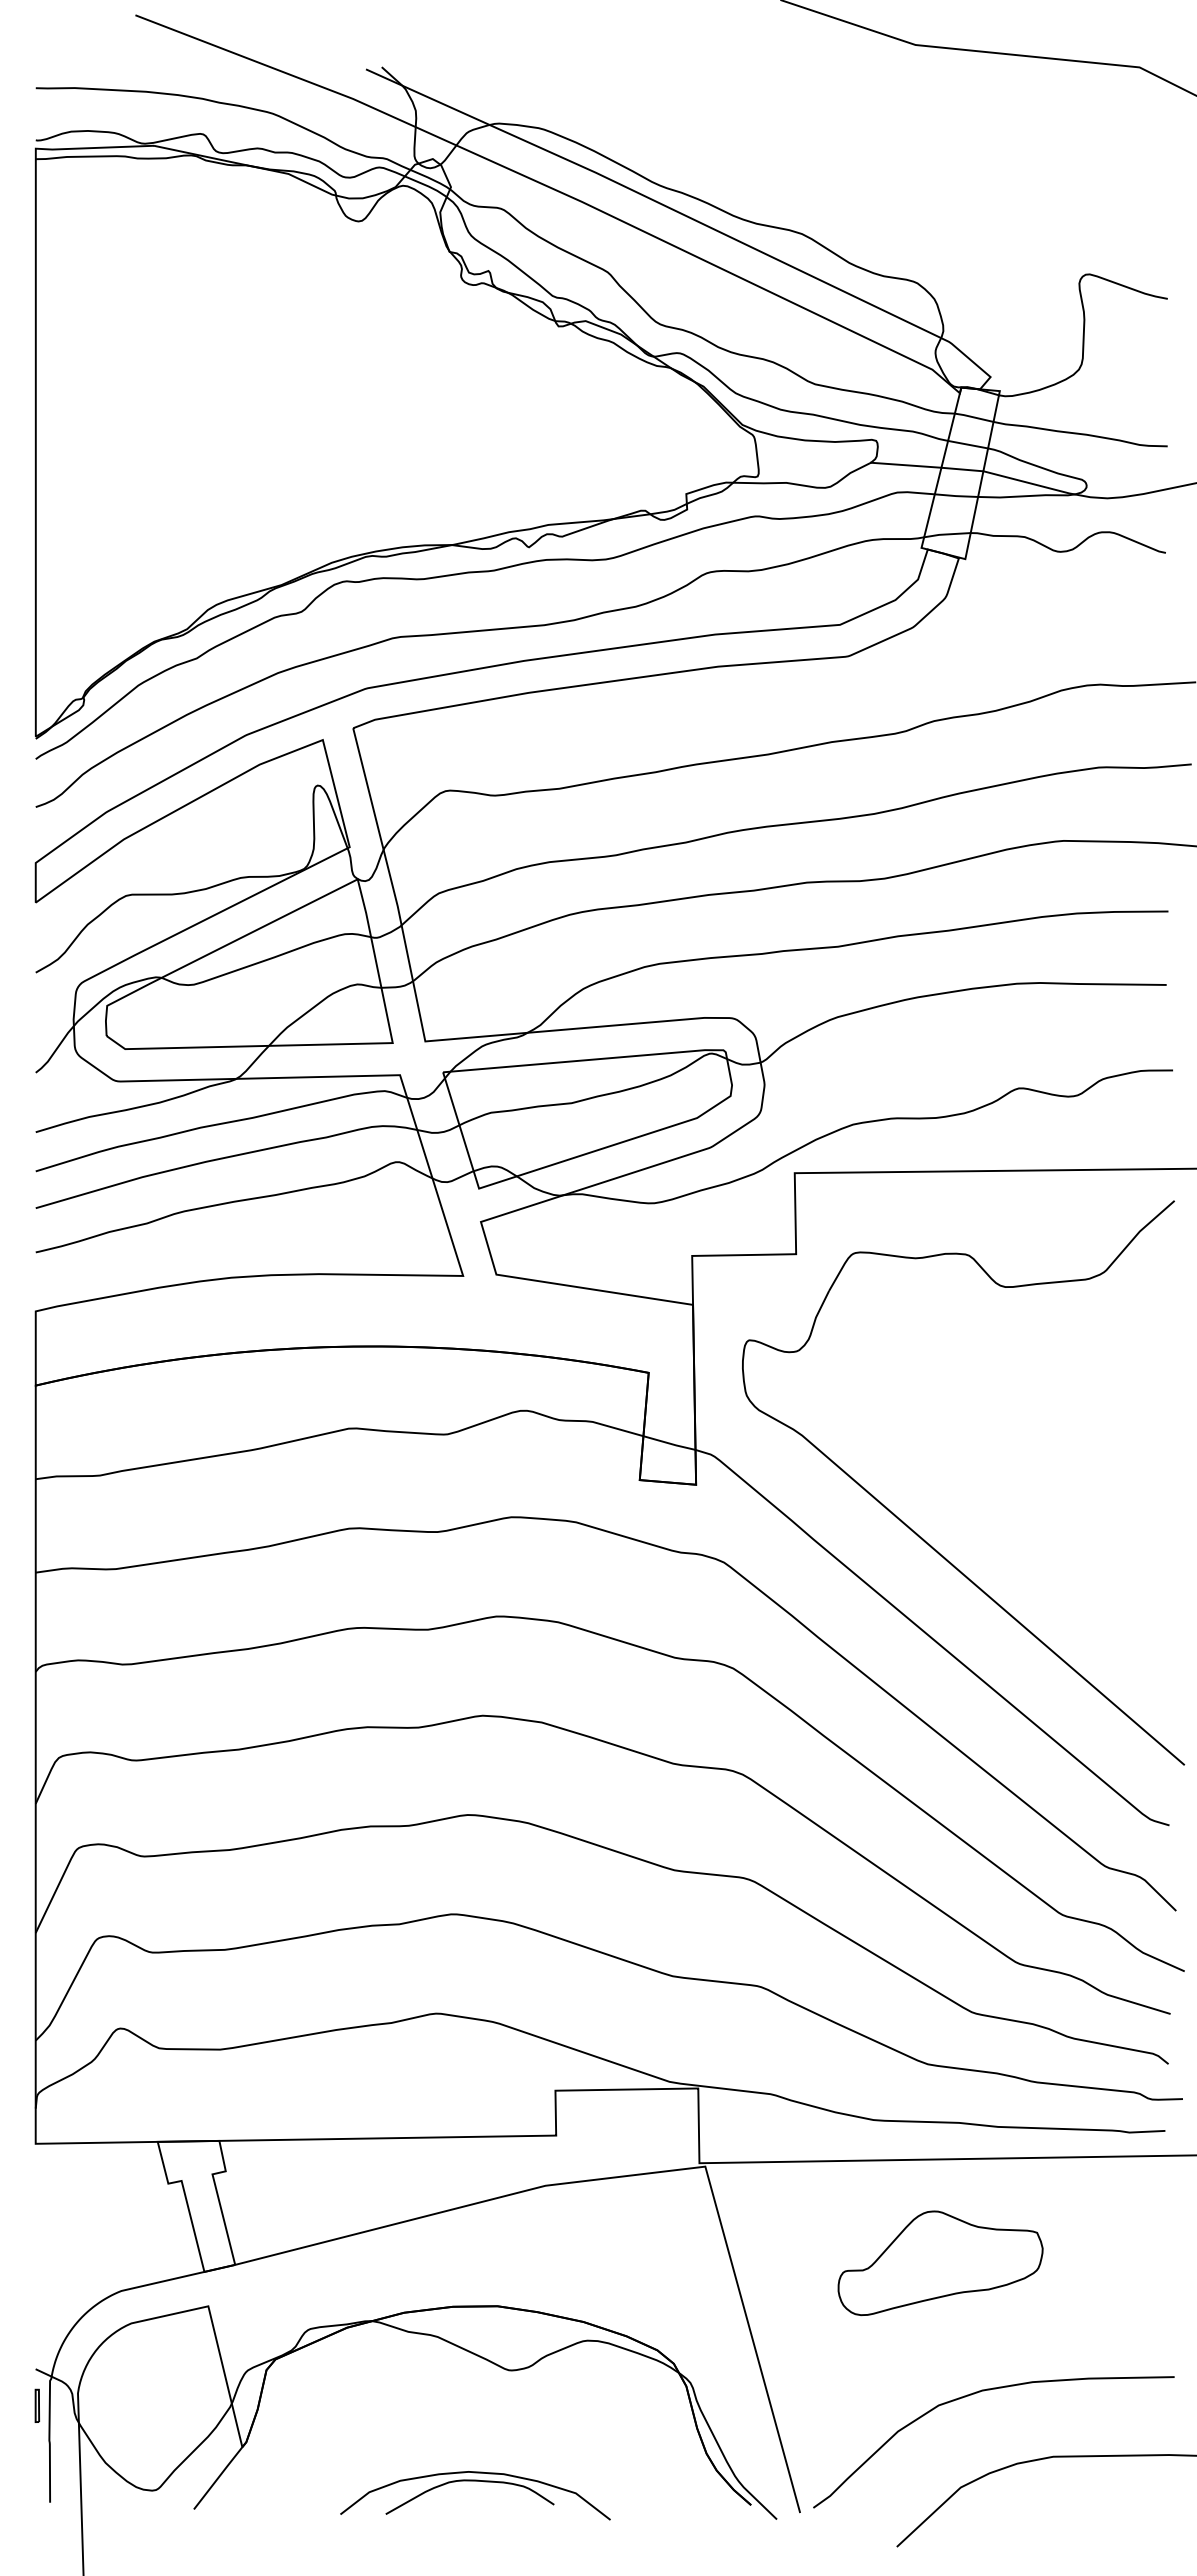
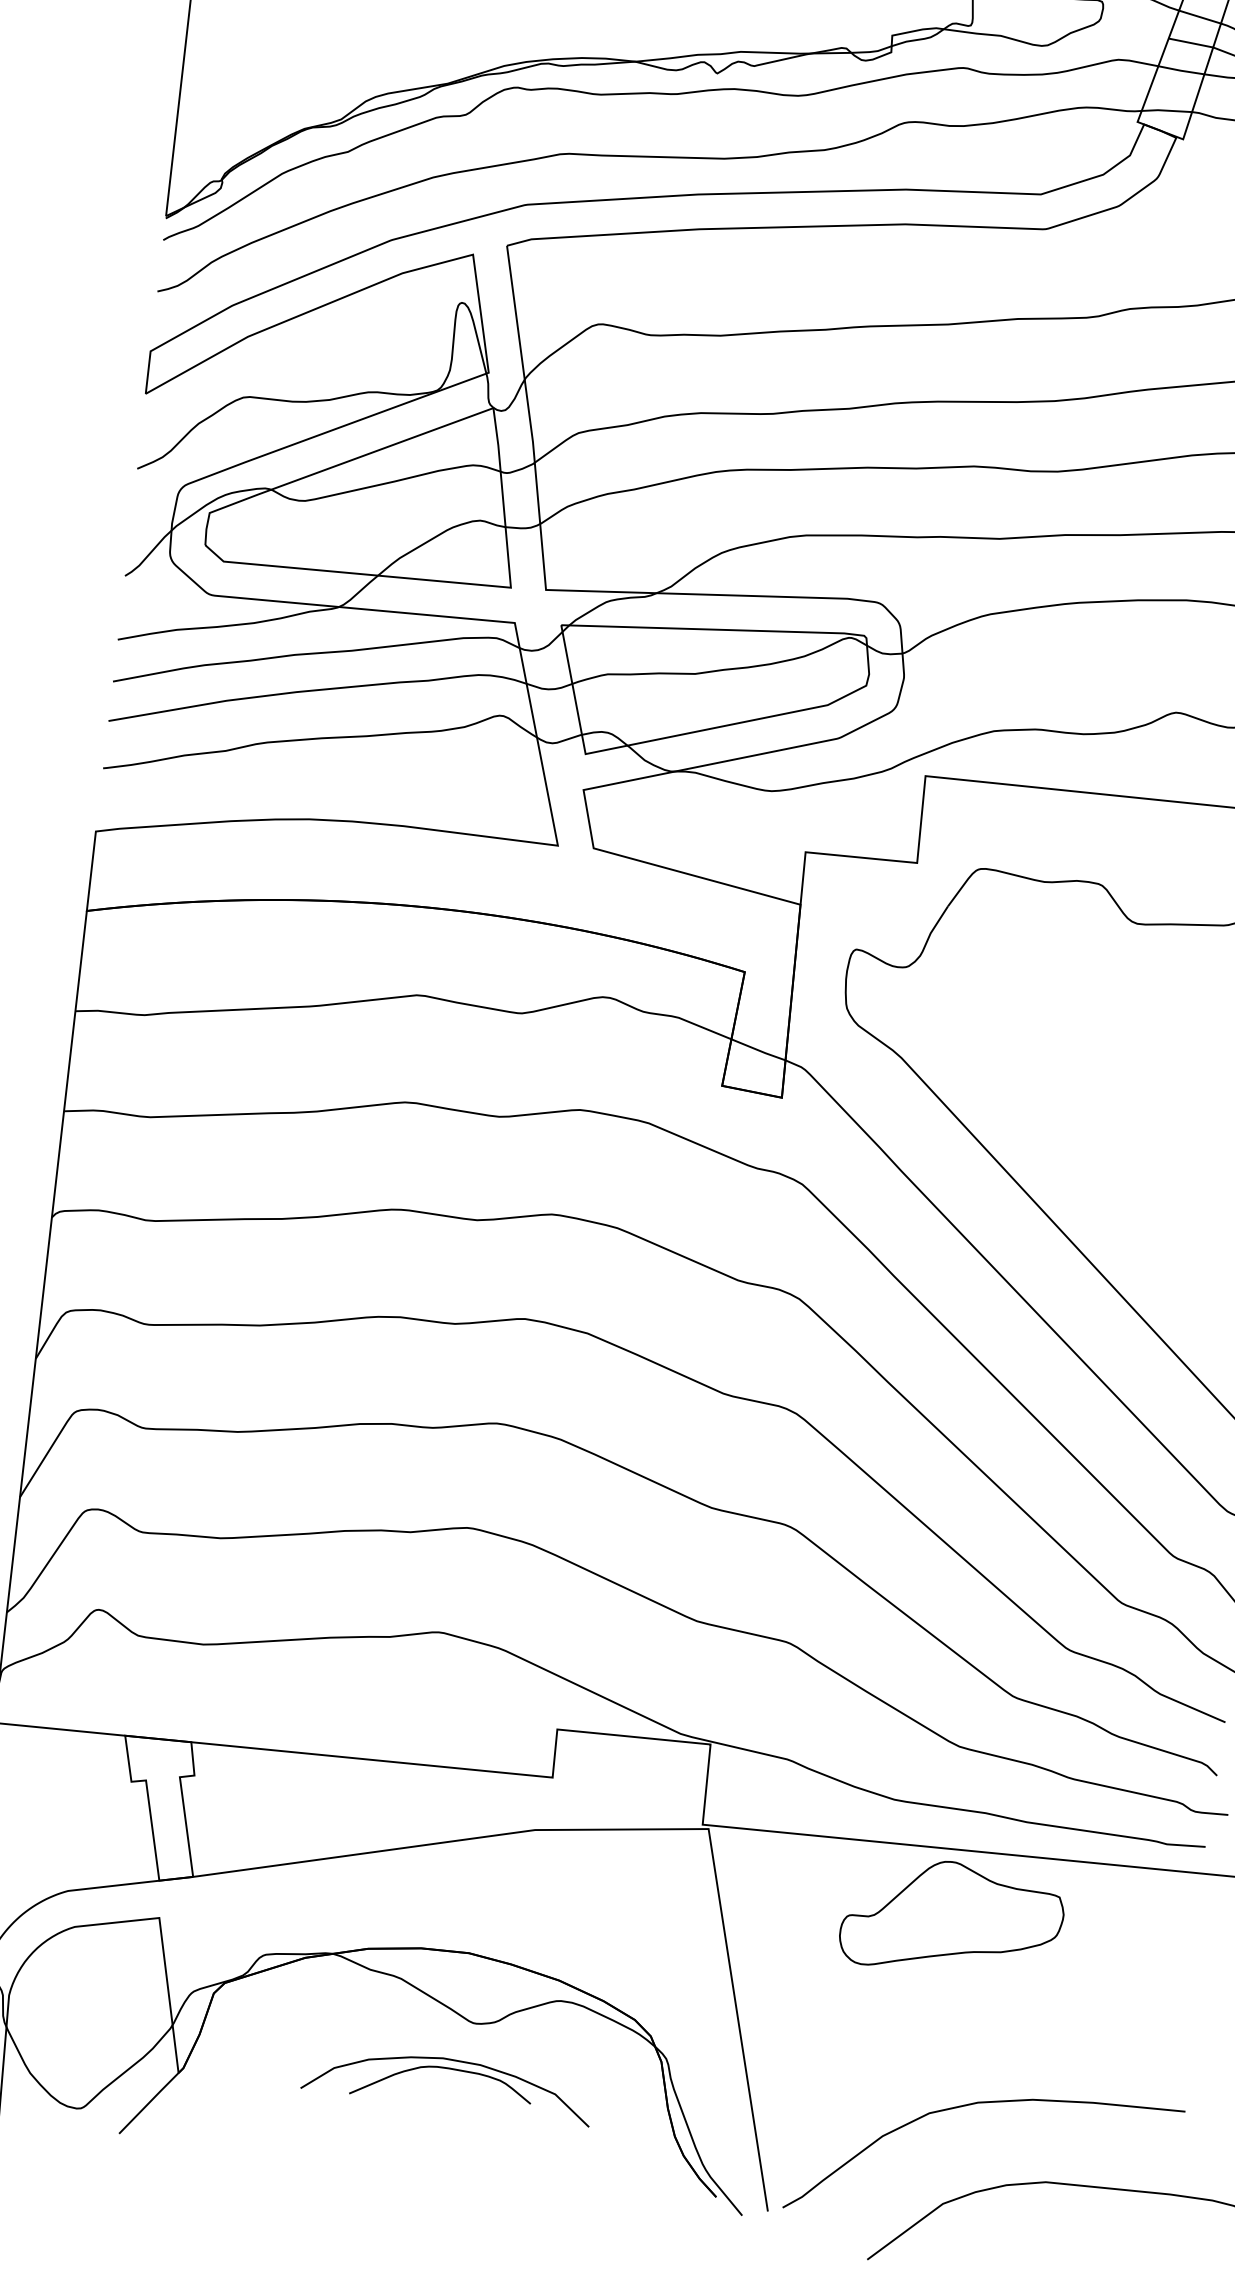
line: (905, 464) -> (1130, 30), removed
part: (940, 2263) -> (952, 1918), moved
part: (475, 2481) -> (449, 2069), moved

